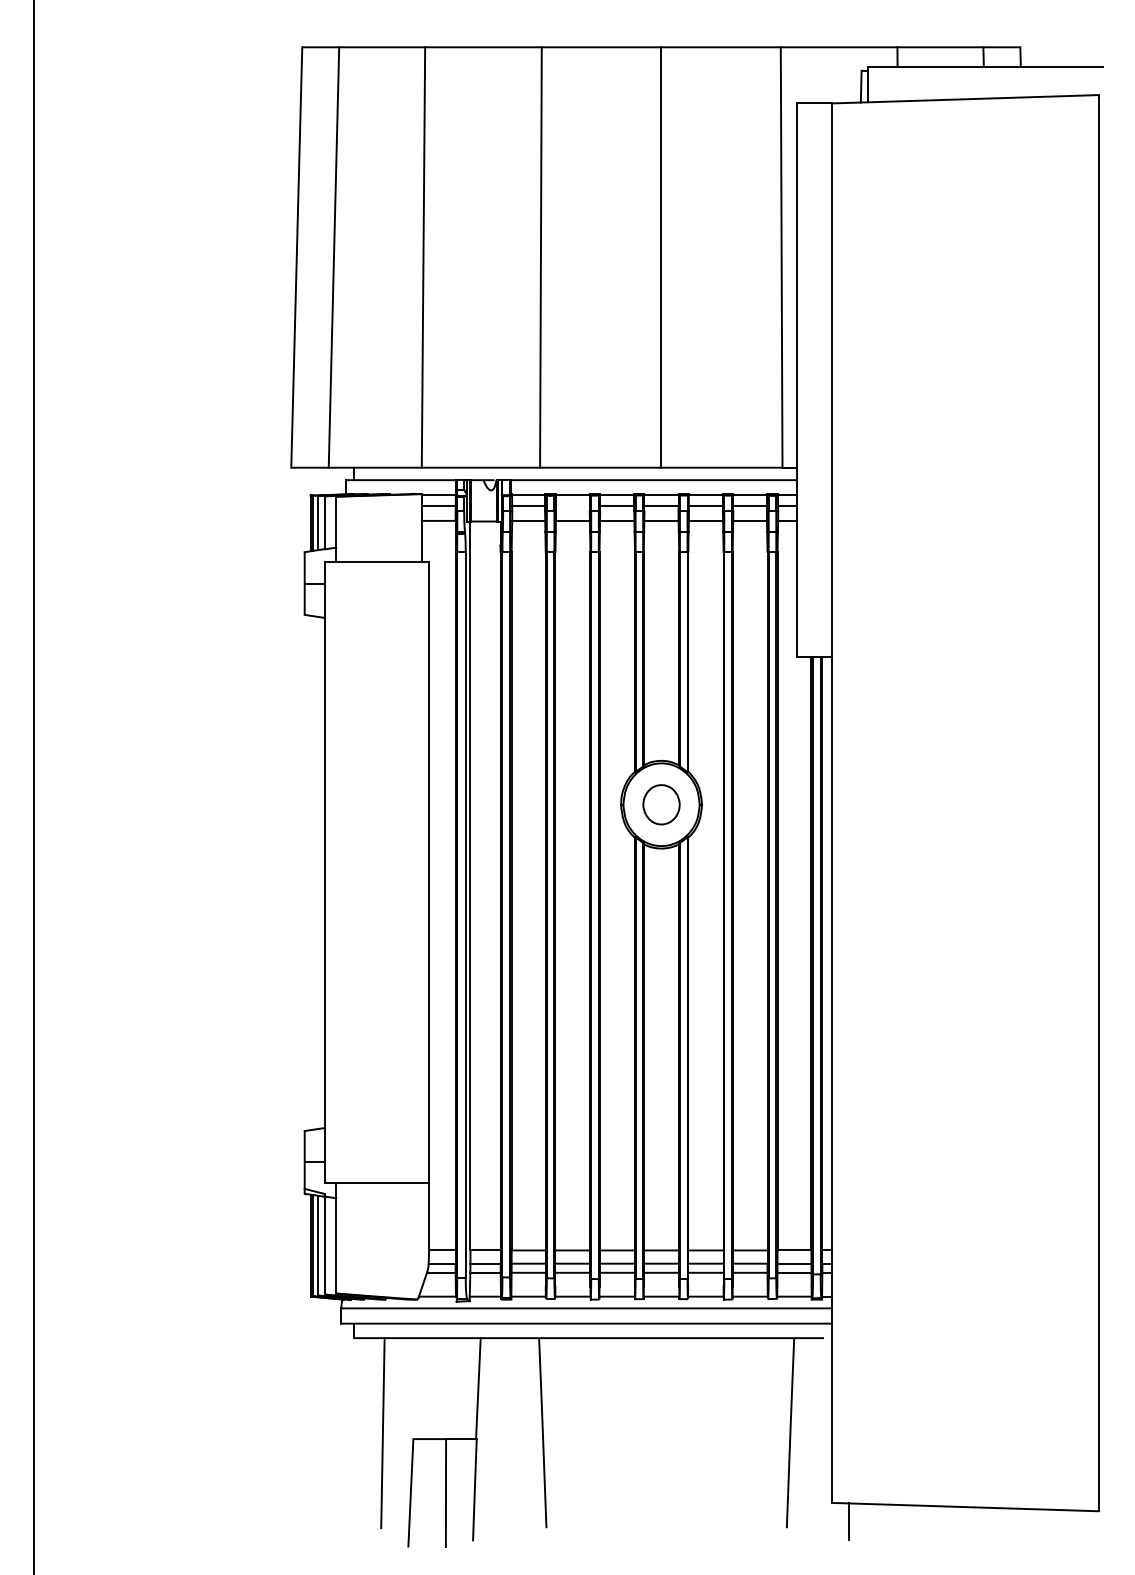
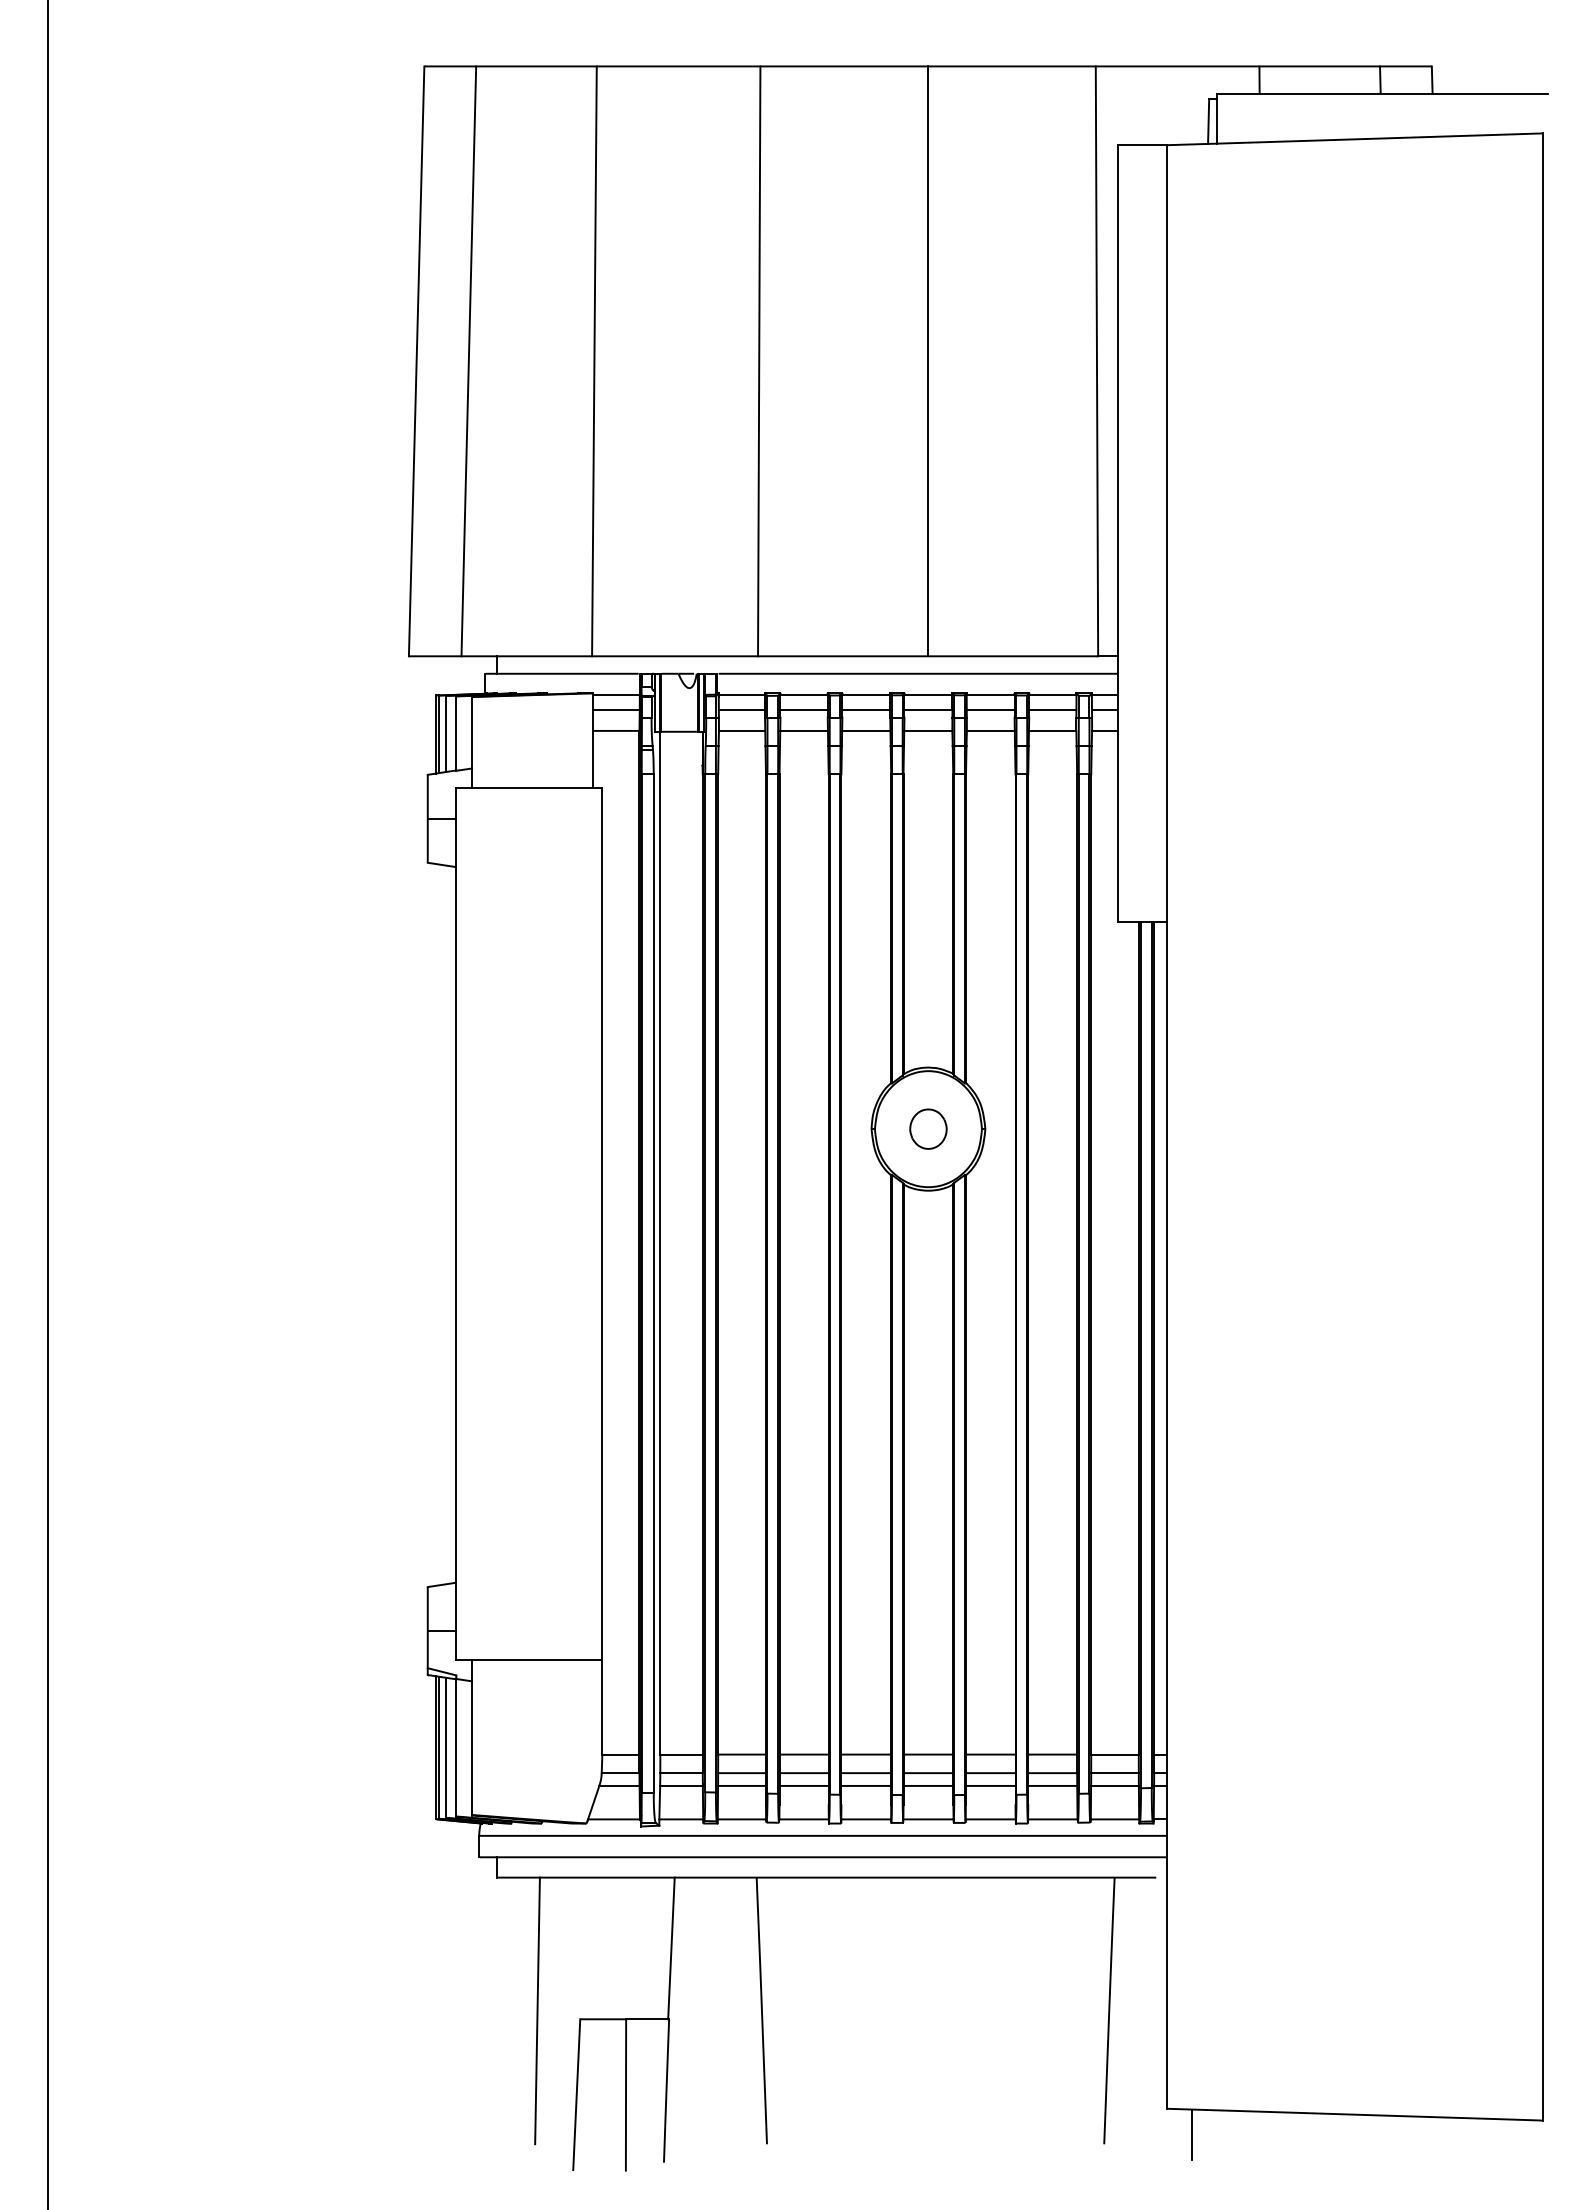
line: (572, 506) -> (803, 710), added
part: (661, 804) -> (928, 1128), size x0.71

